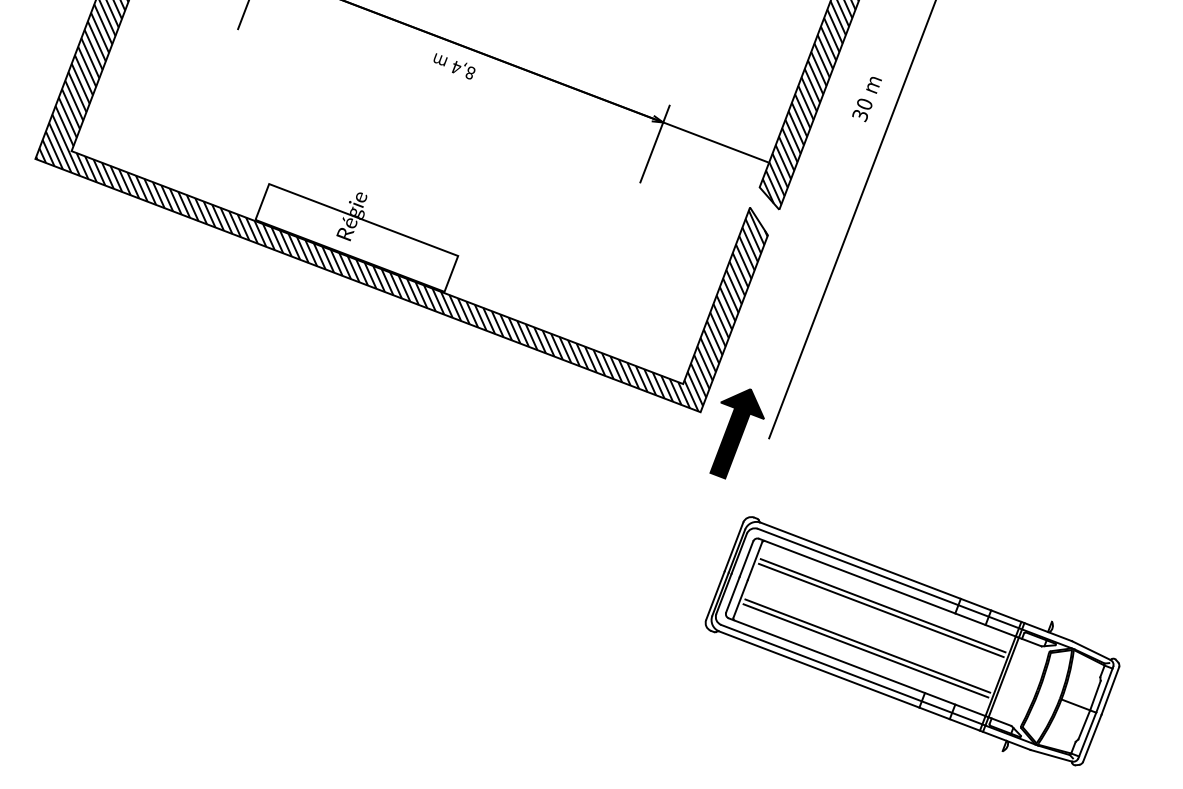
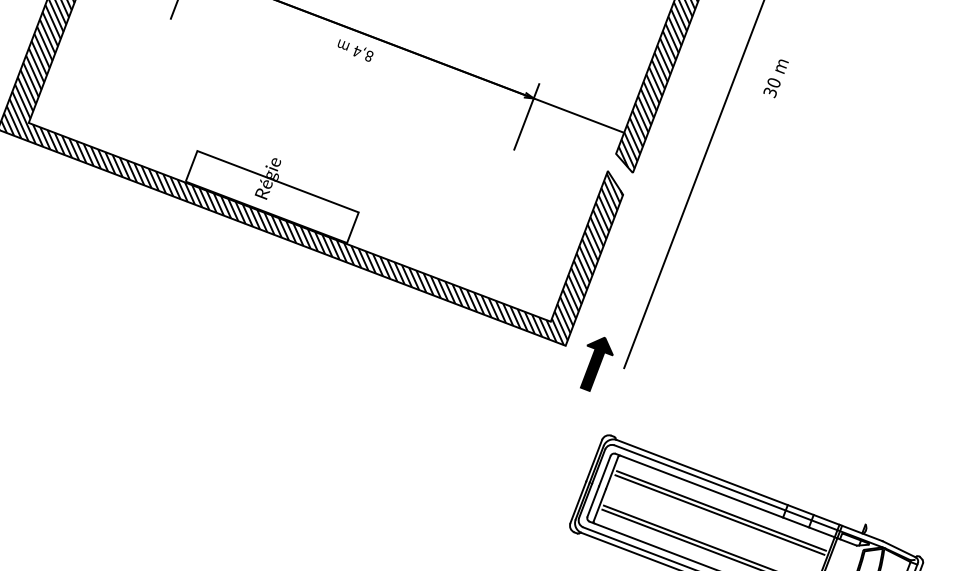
text: (866, 99) -> (775, 78), moved
part: (736, 433) -> (596, 363), size x0.7

